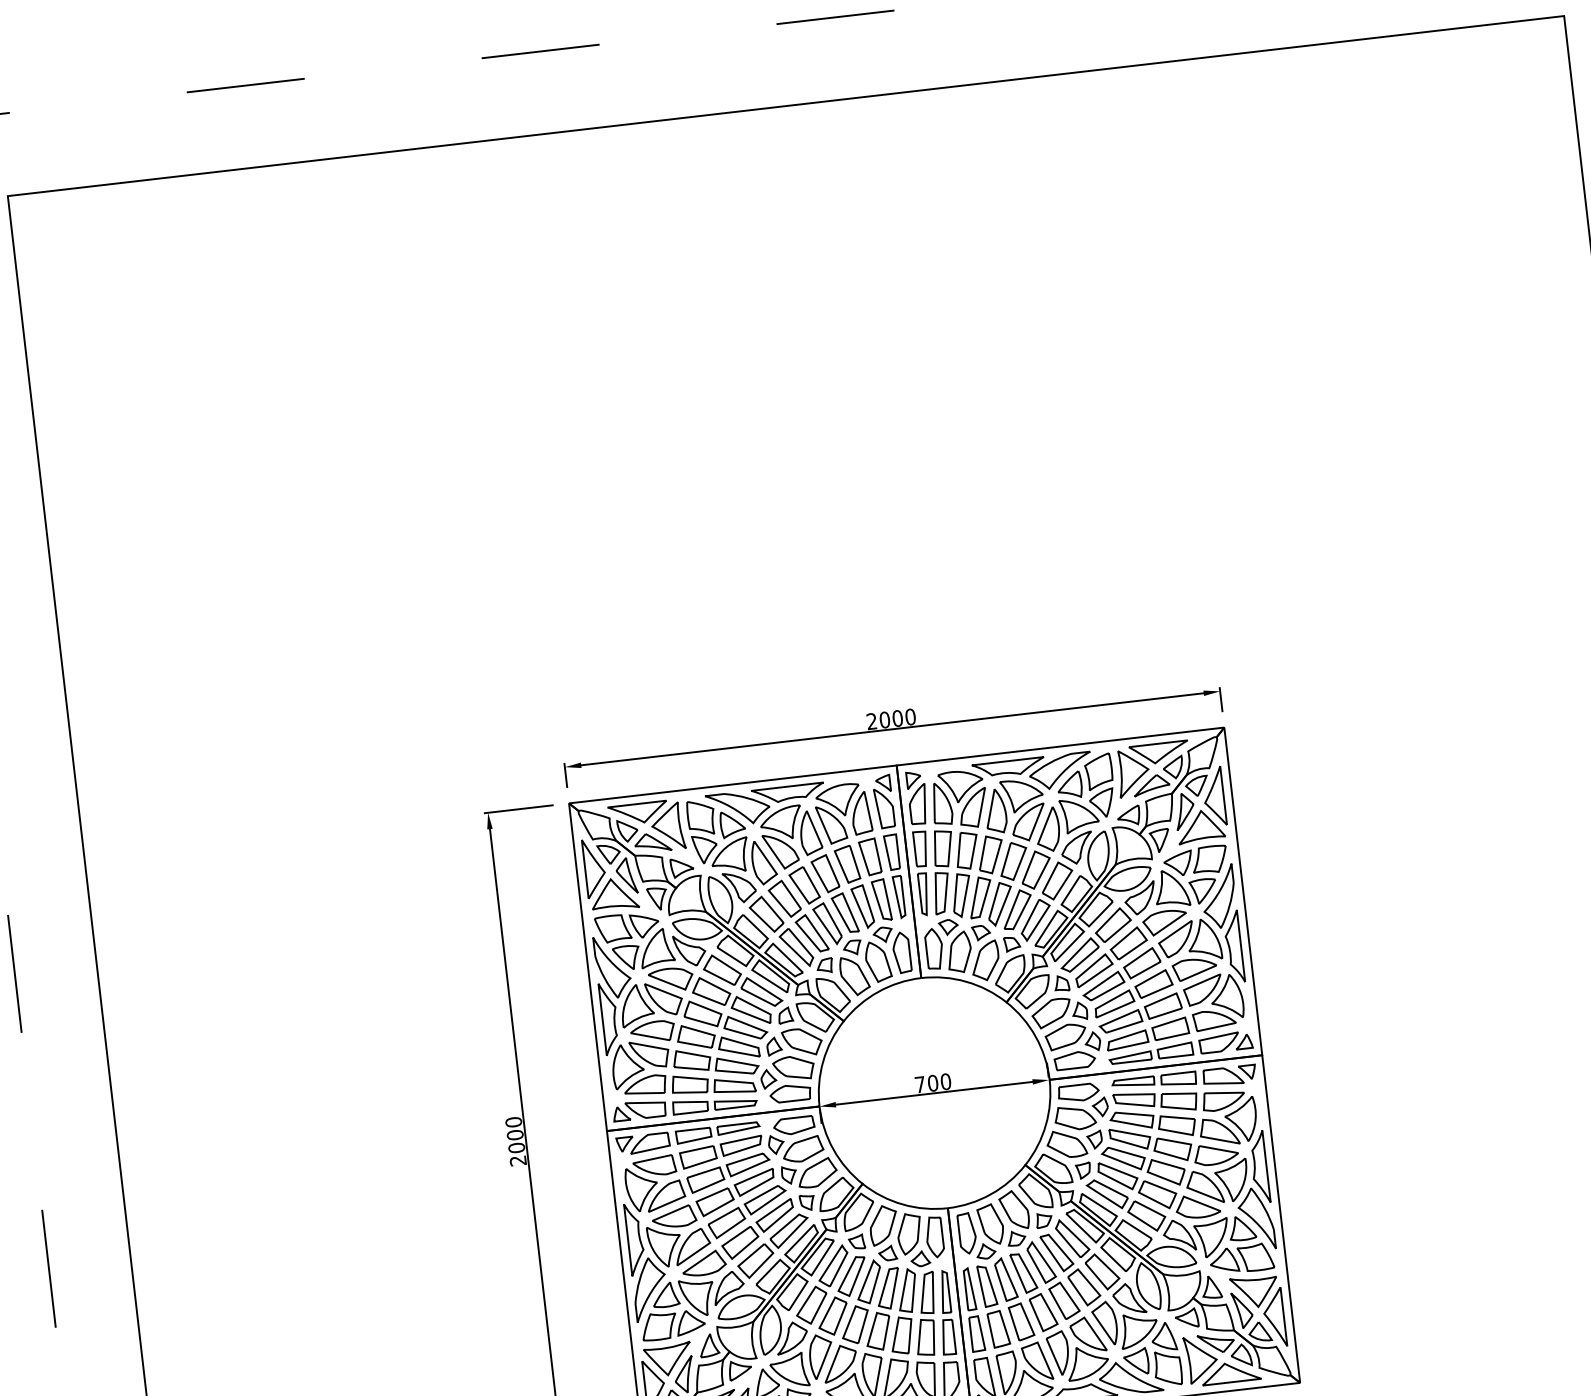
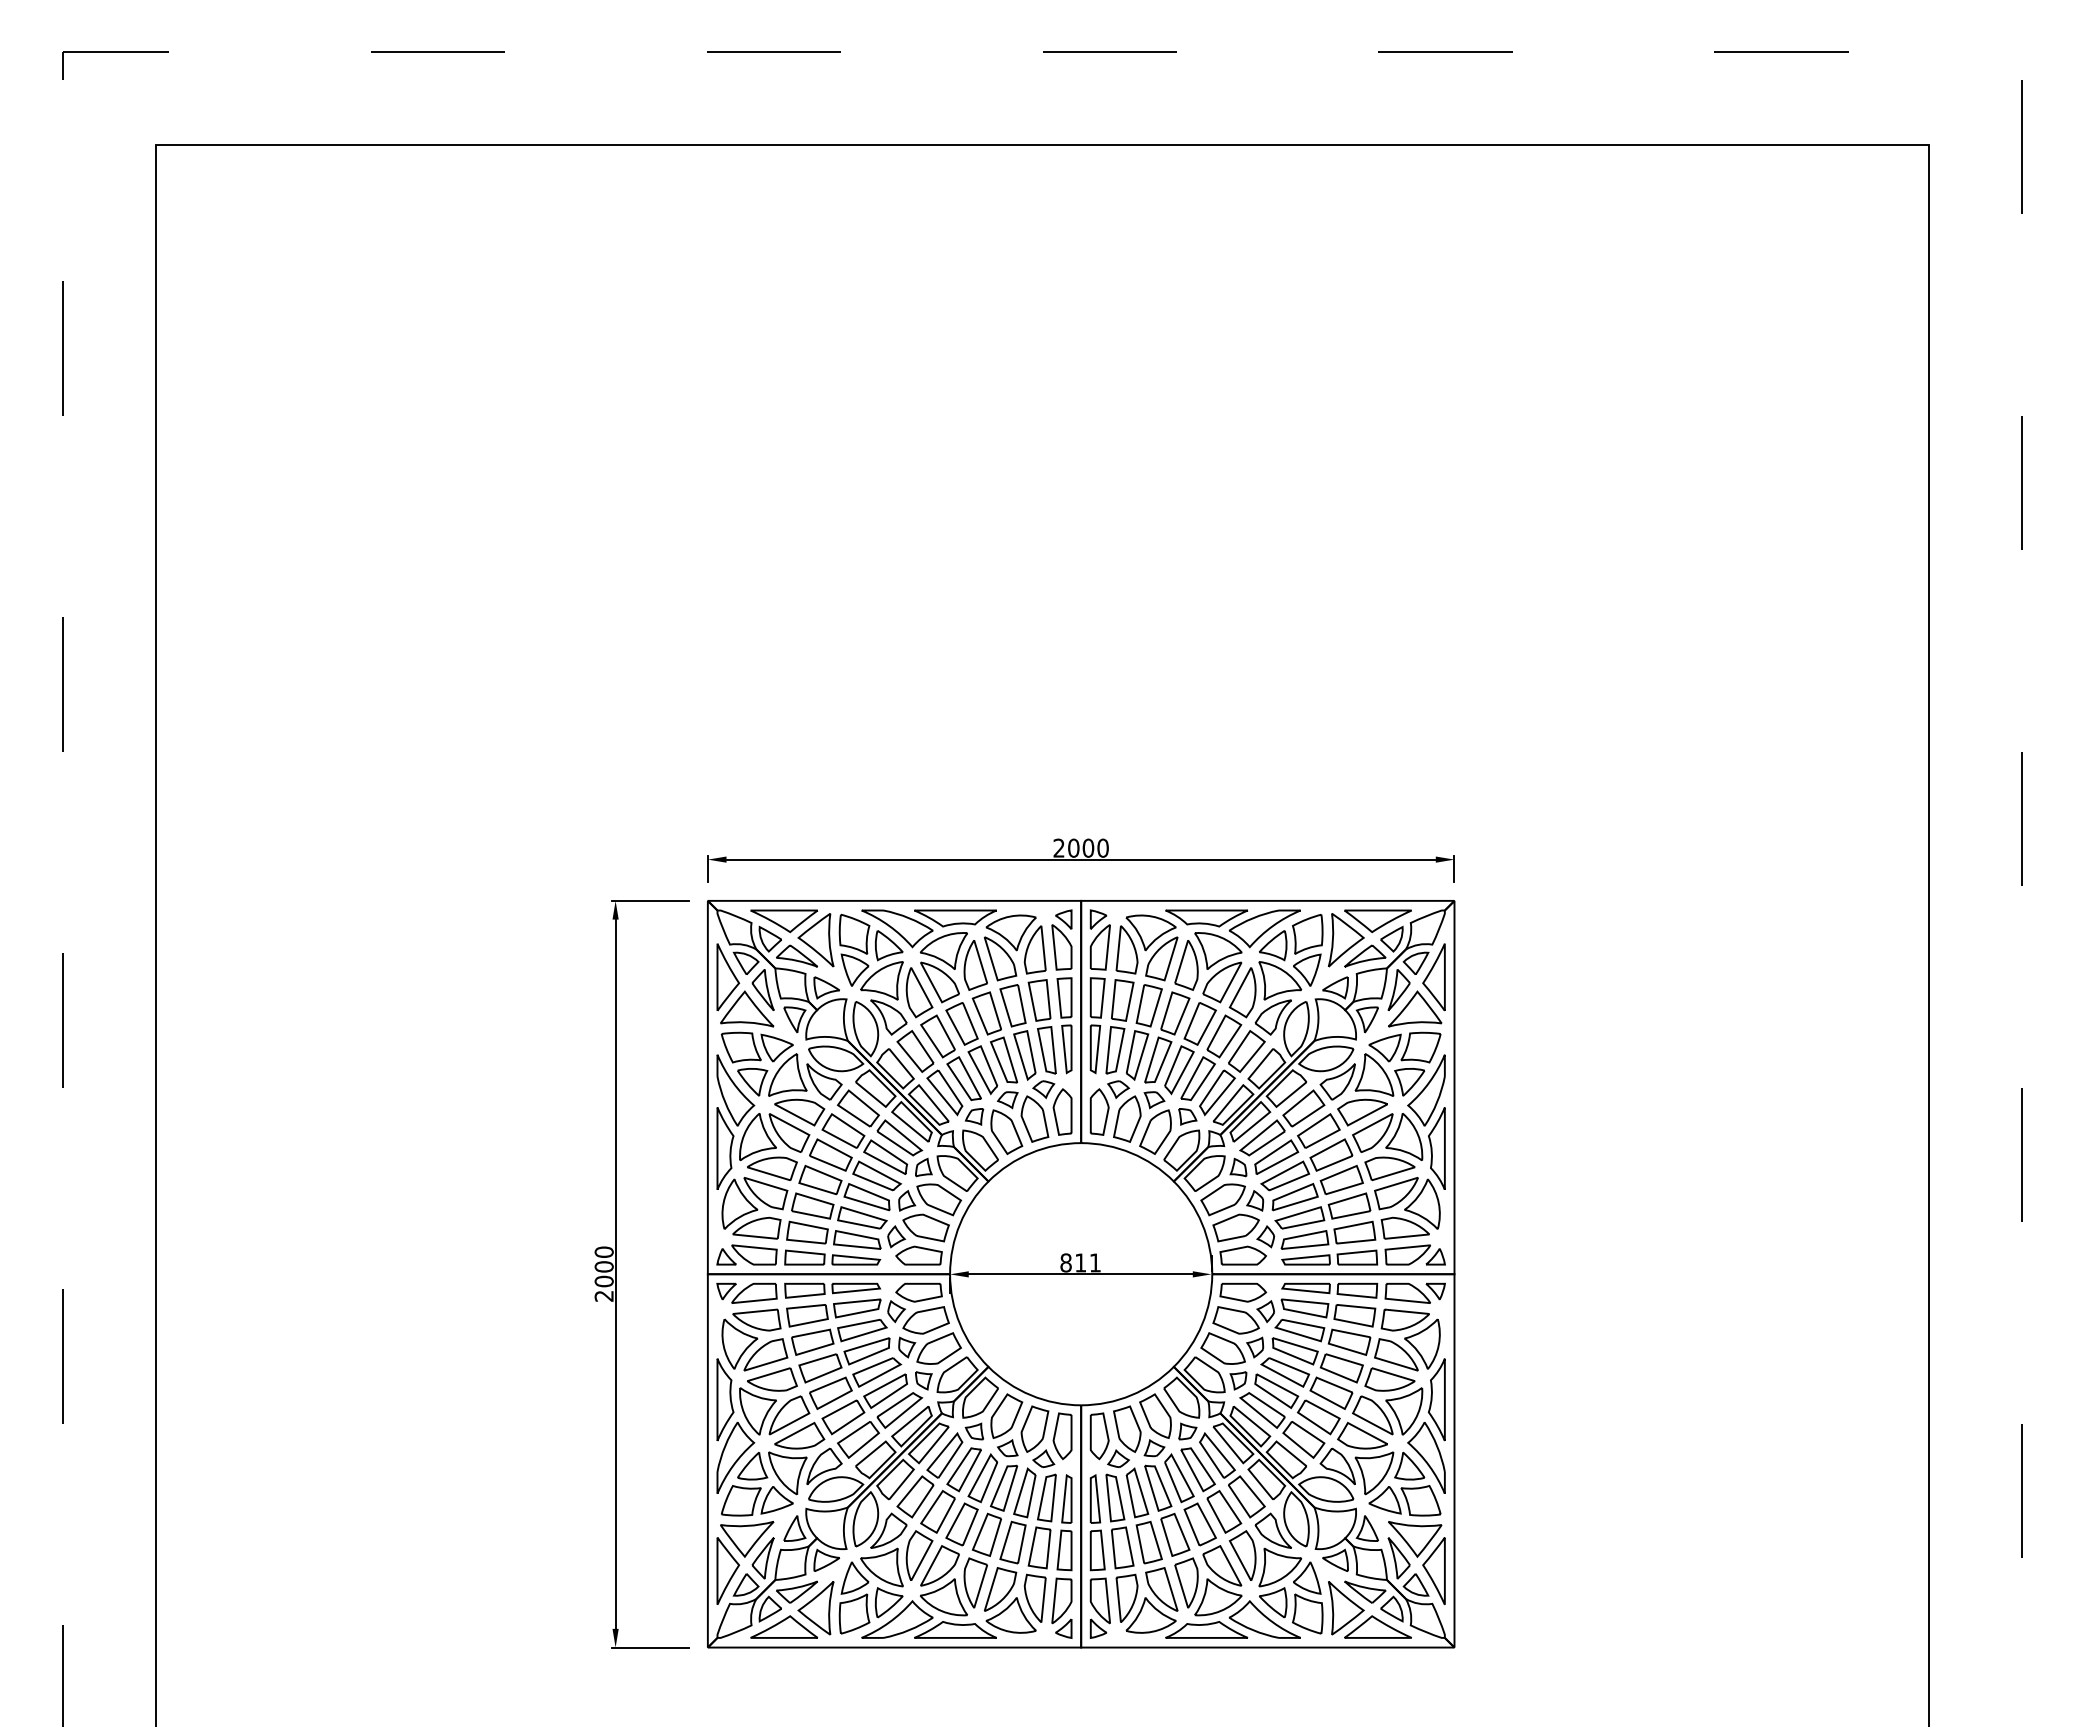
text: (932, 1082) -> (1080, 1262), 700 -> 811

